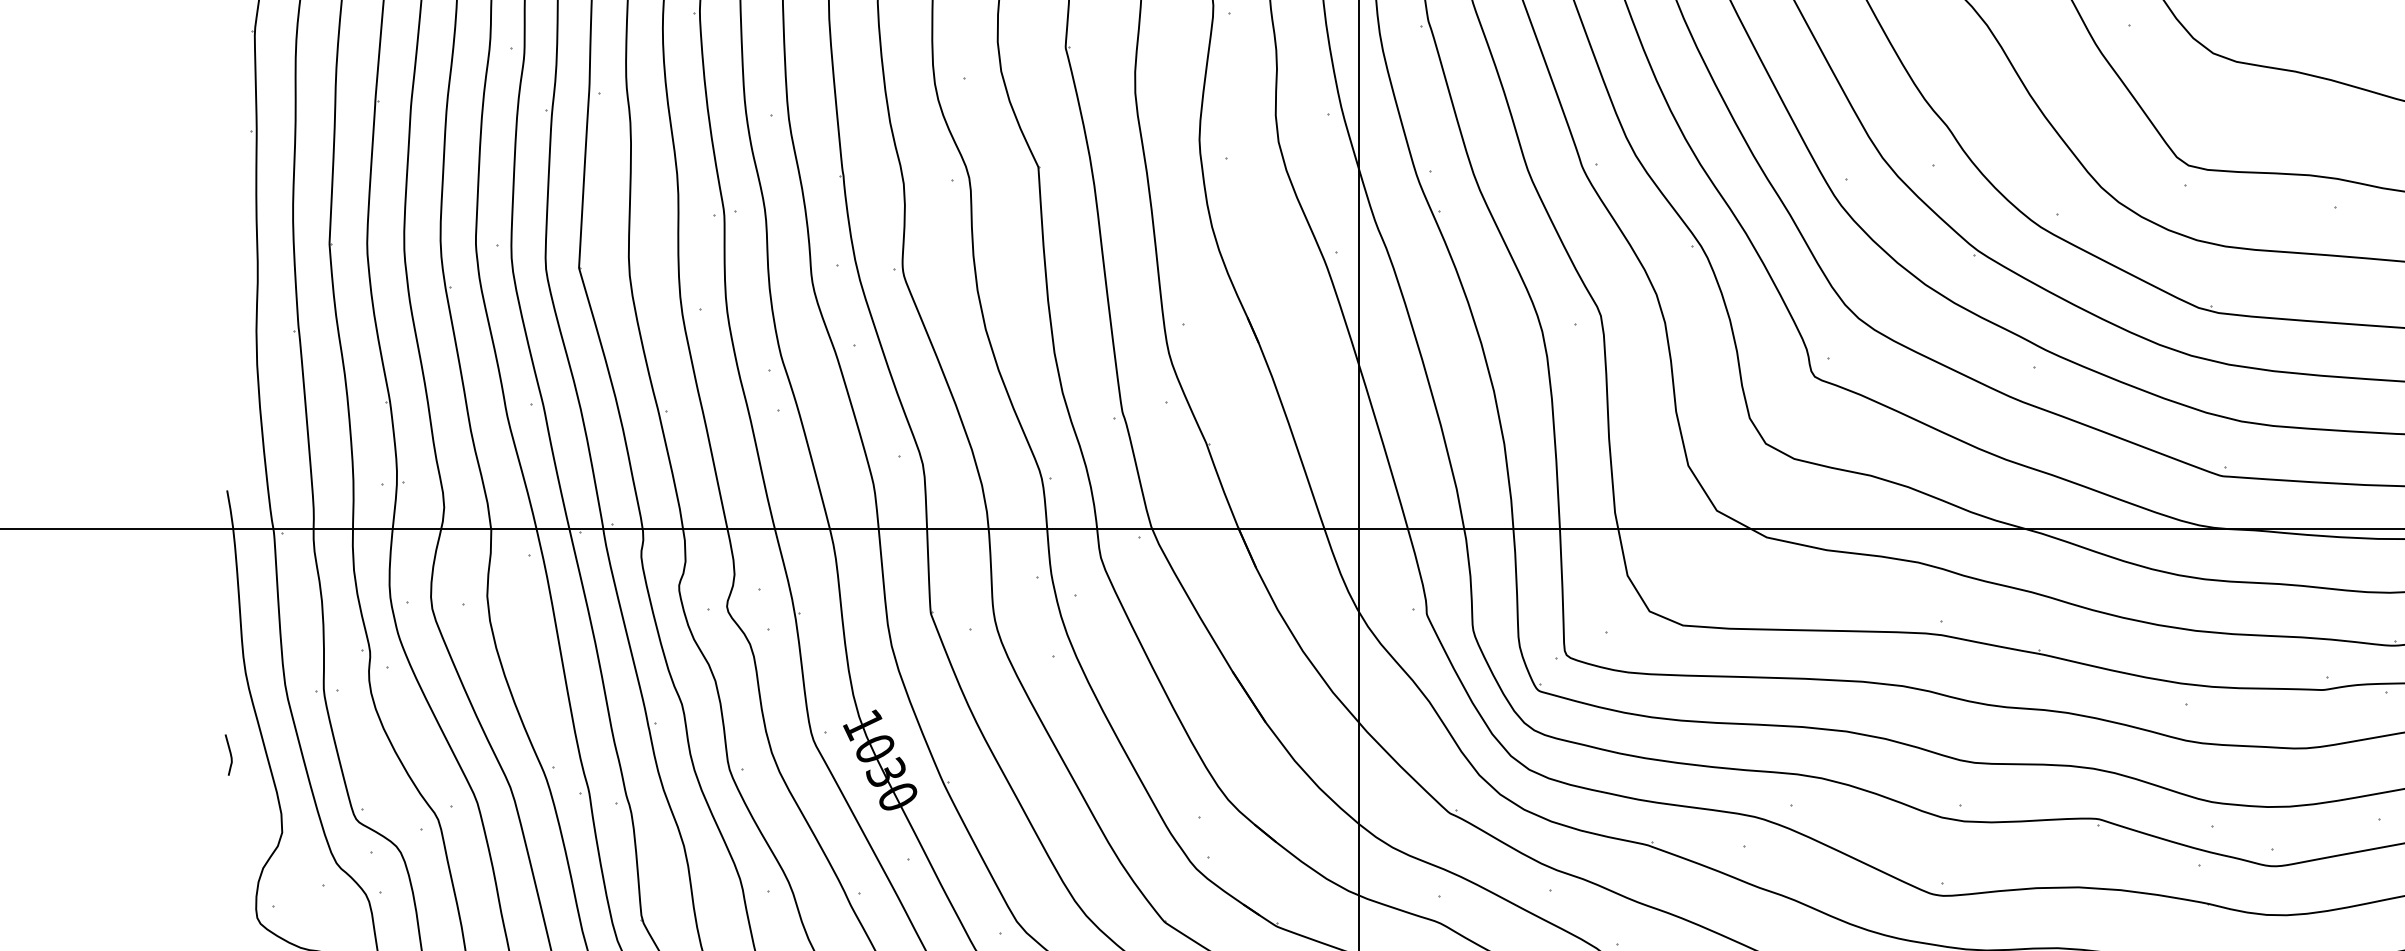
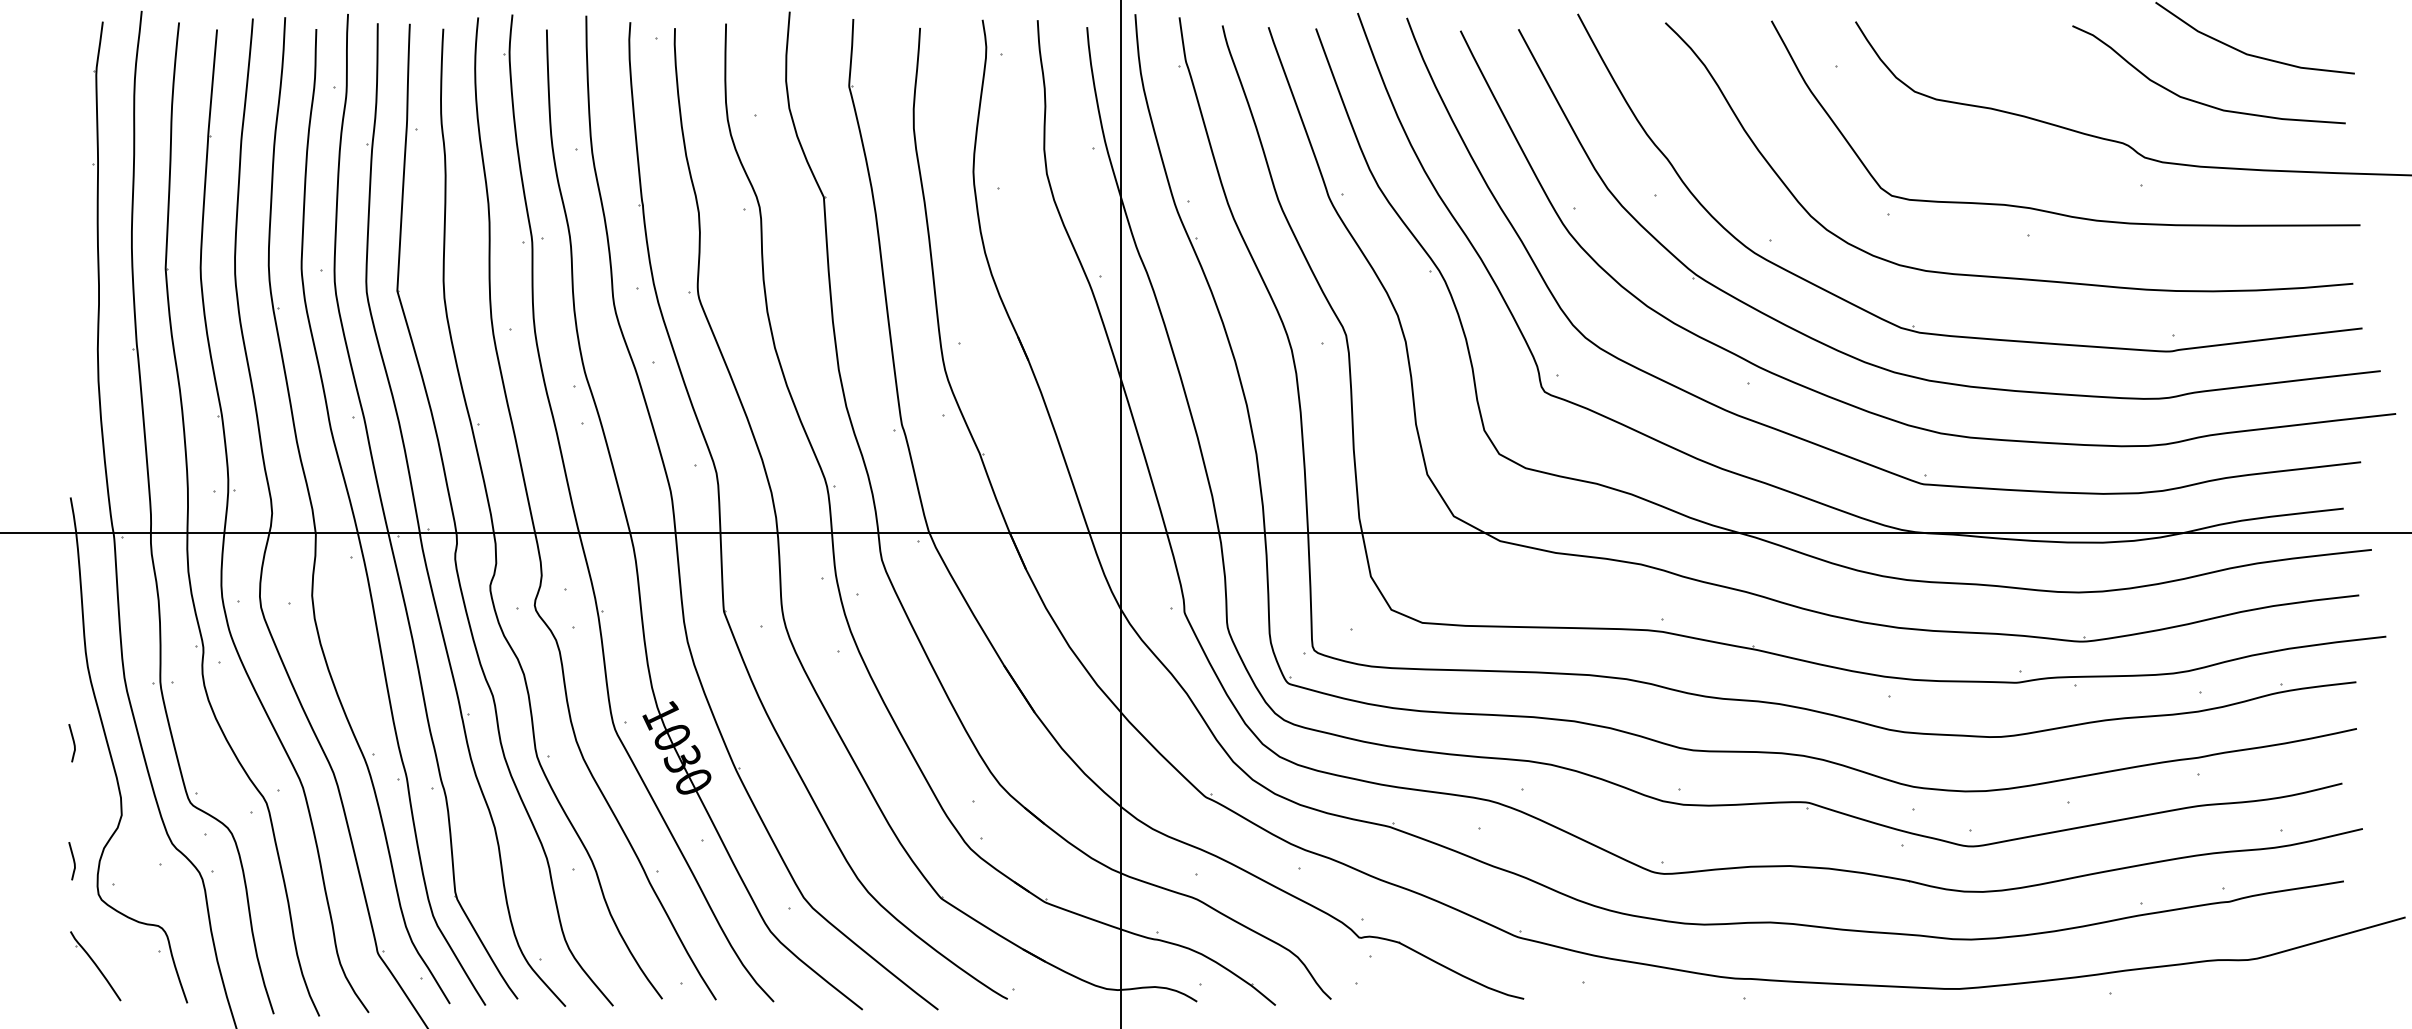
curve: (230, 882) -> (73, 861), added

